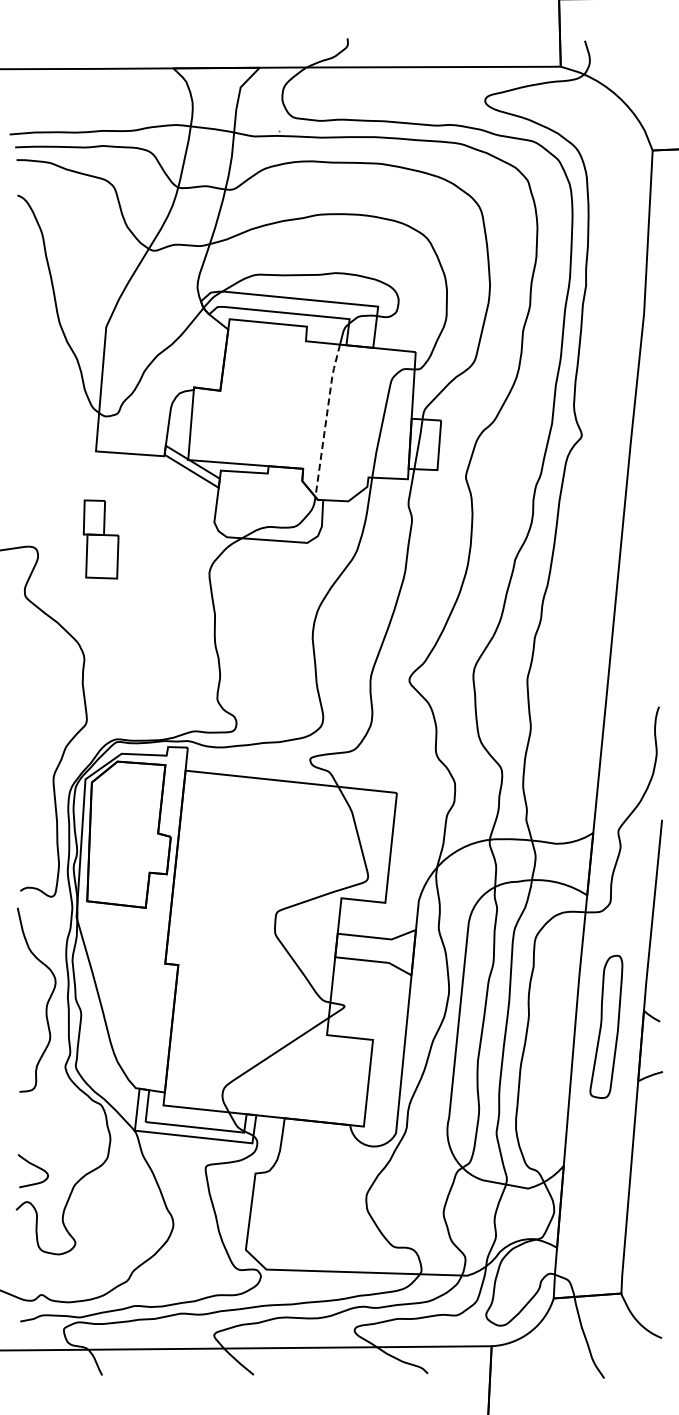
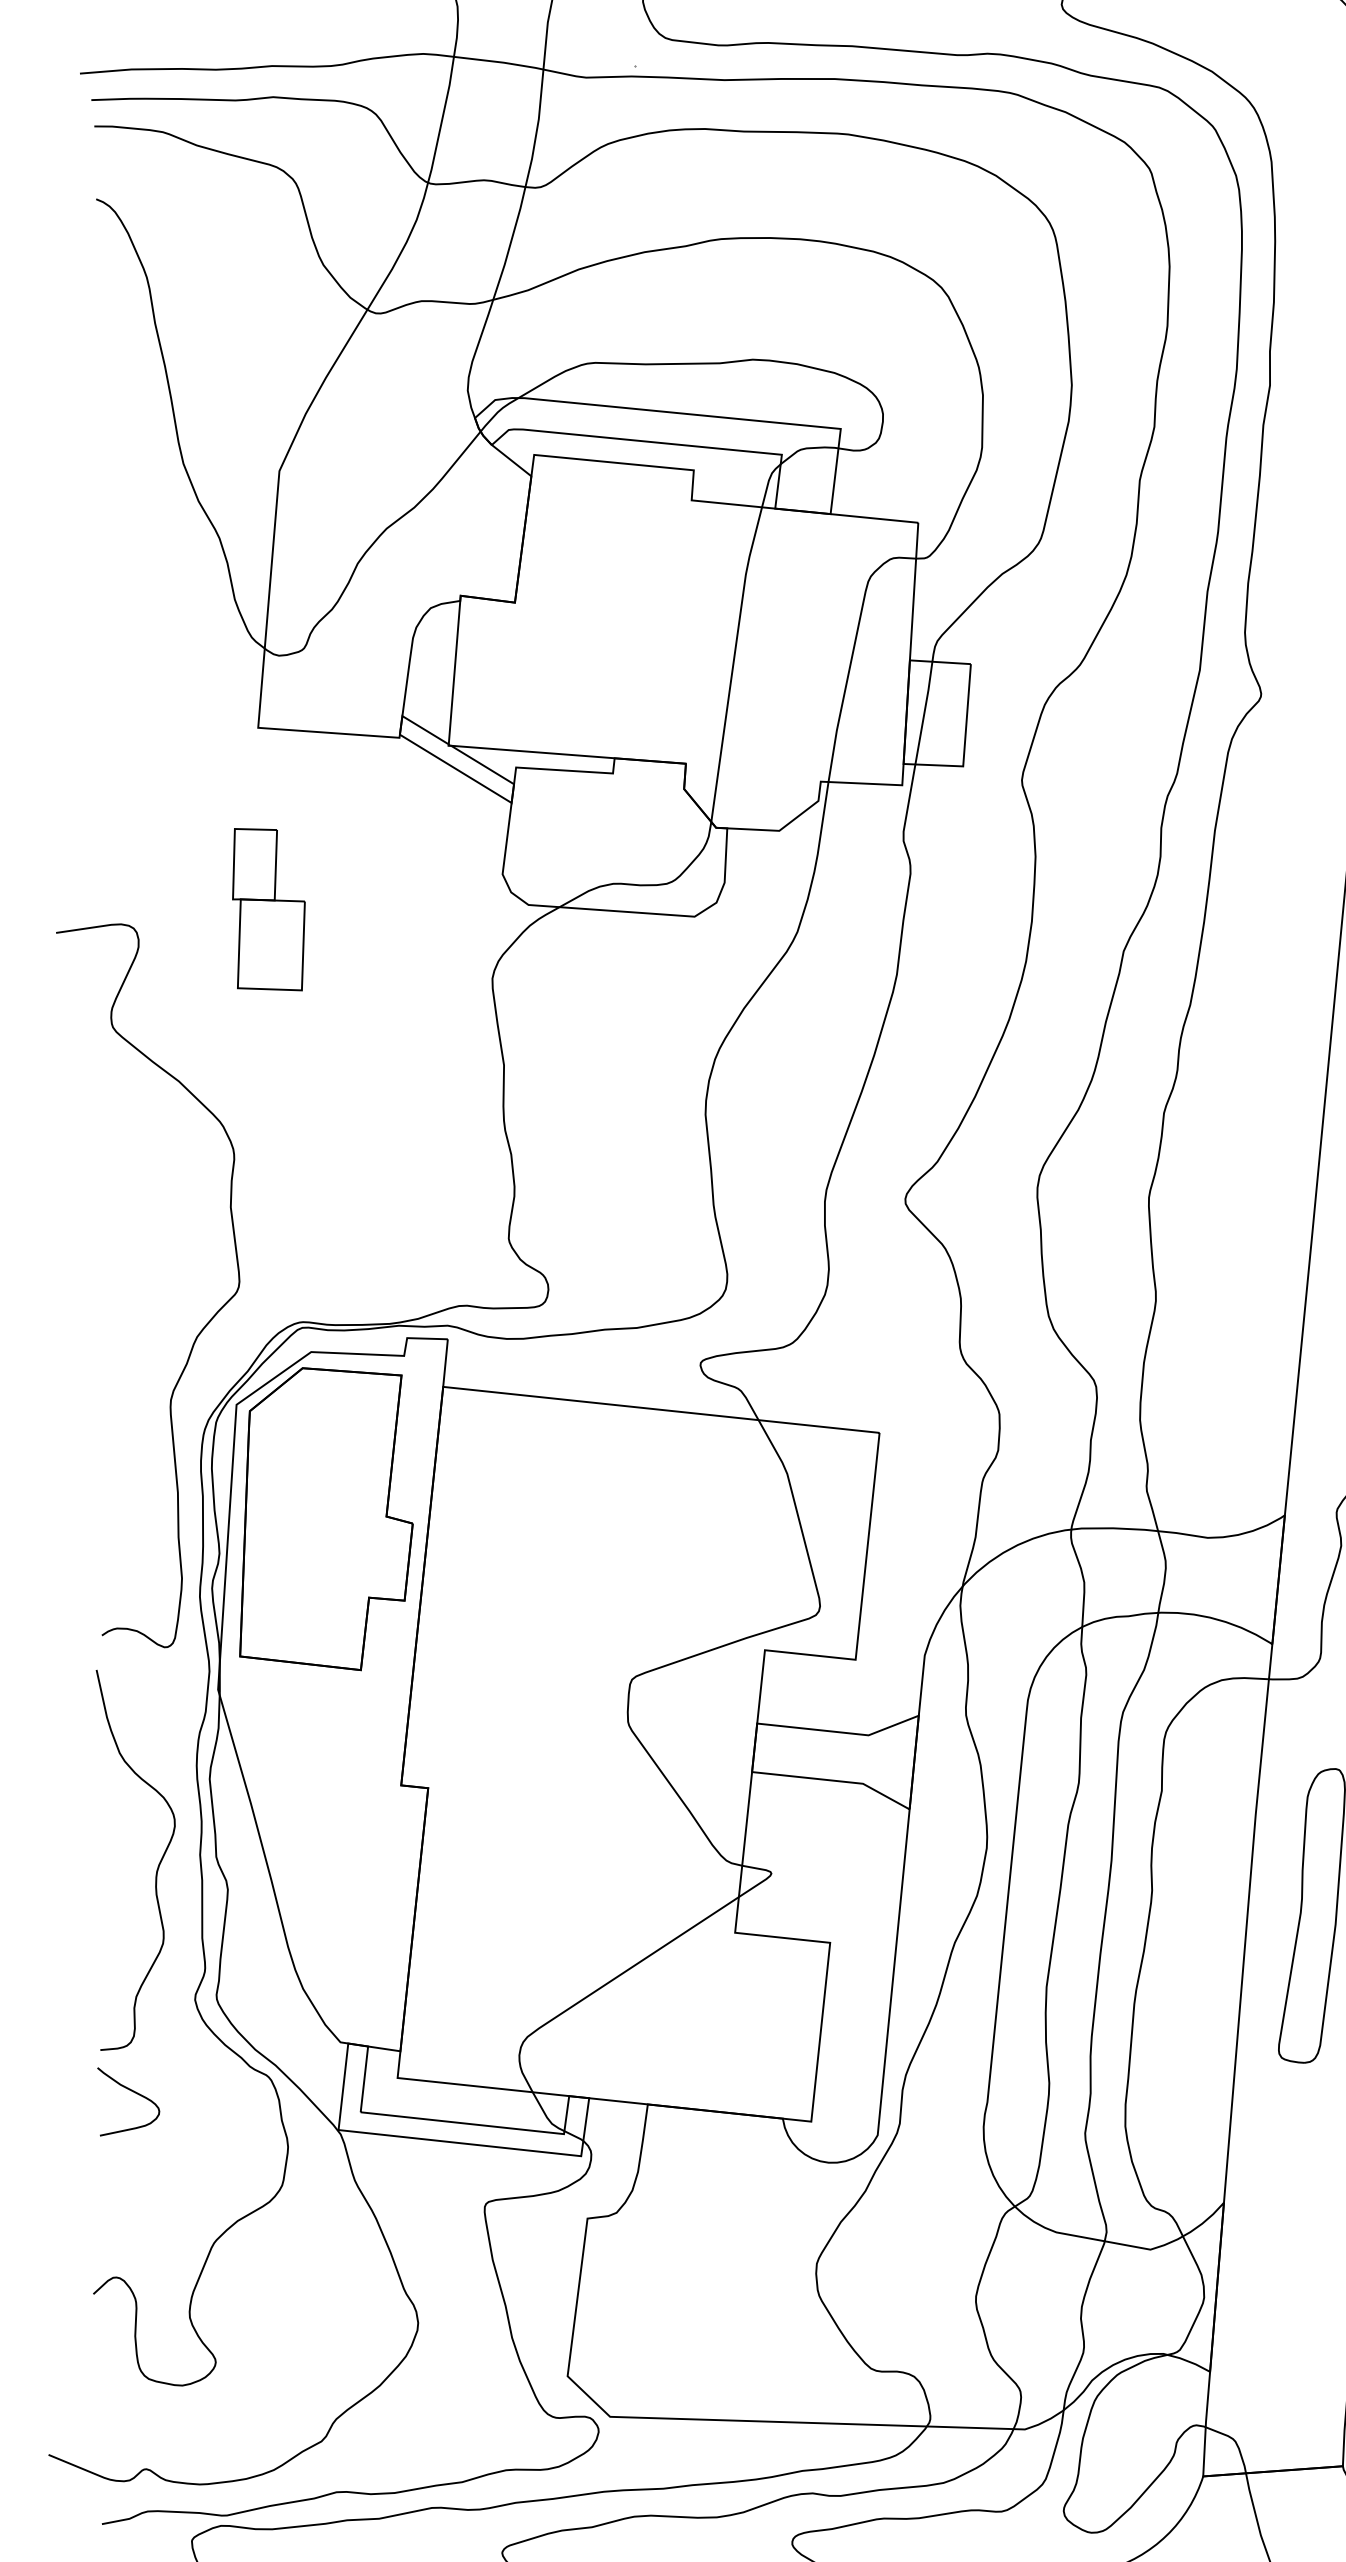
line: (326, 419) -> (734, 661), dashed -> solid
curve: (34, 1166) -> (131, 2092), moved

